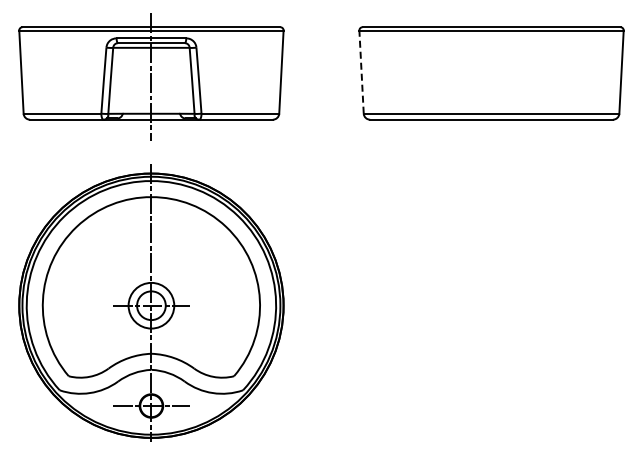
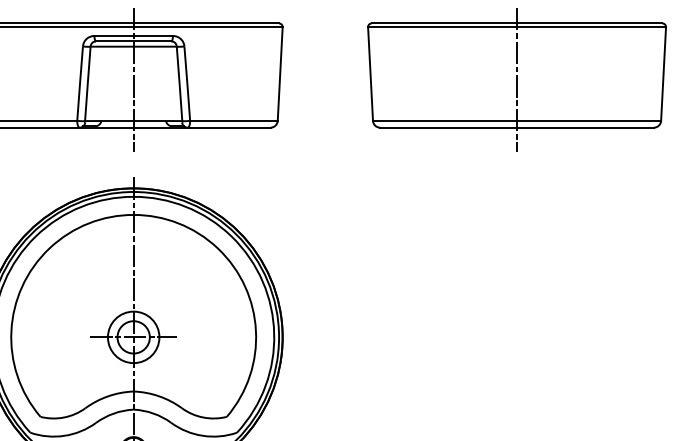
line: (361, 72) -> (370, 74), dashed -> solid
line: (491, 77) -> (517, 80), added

